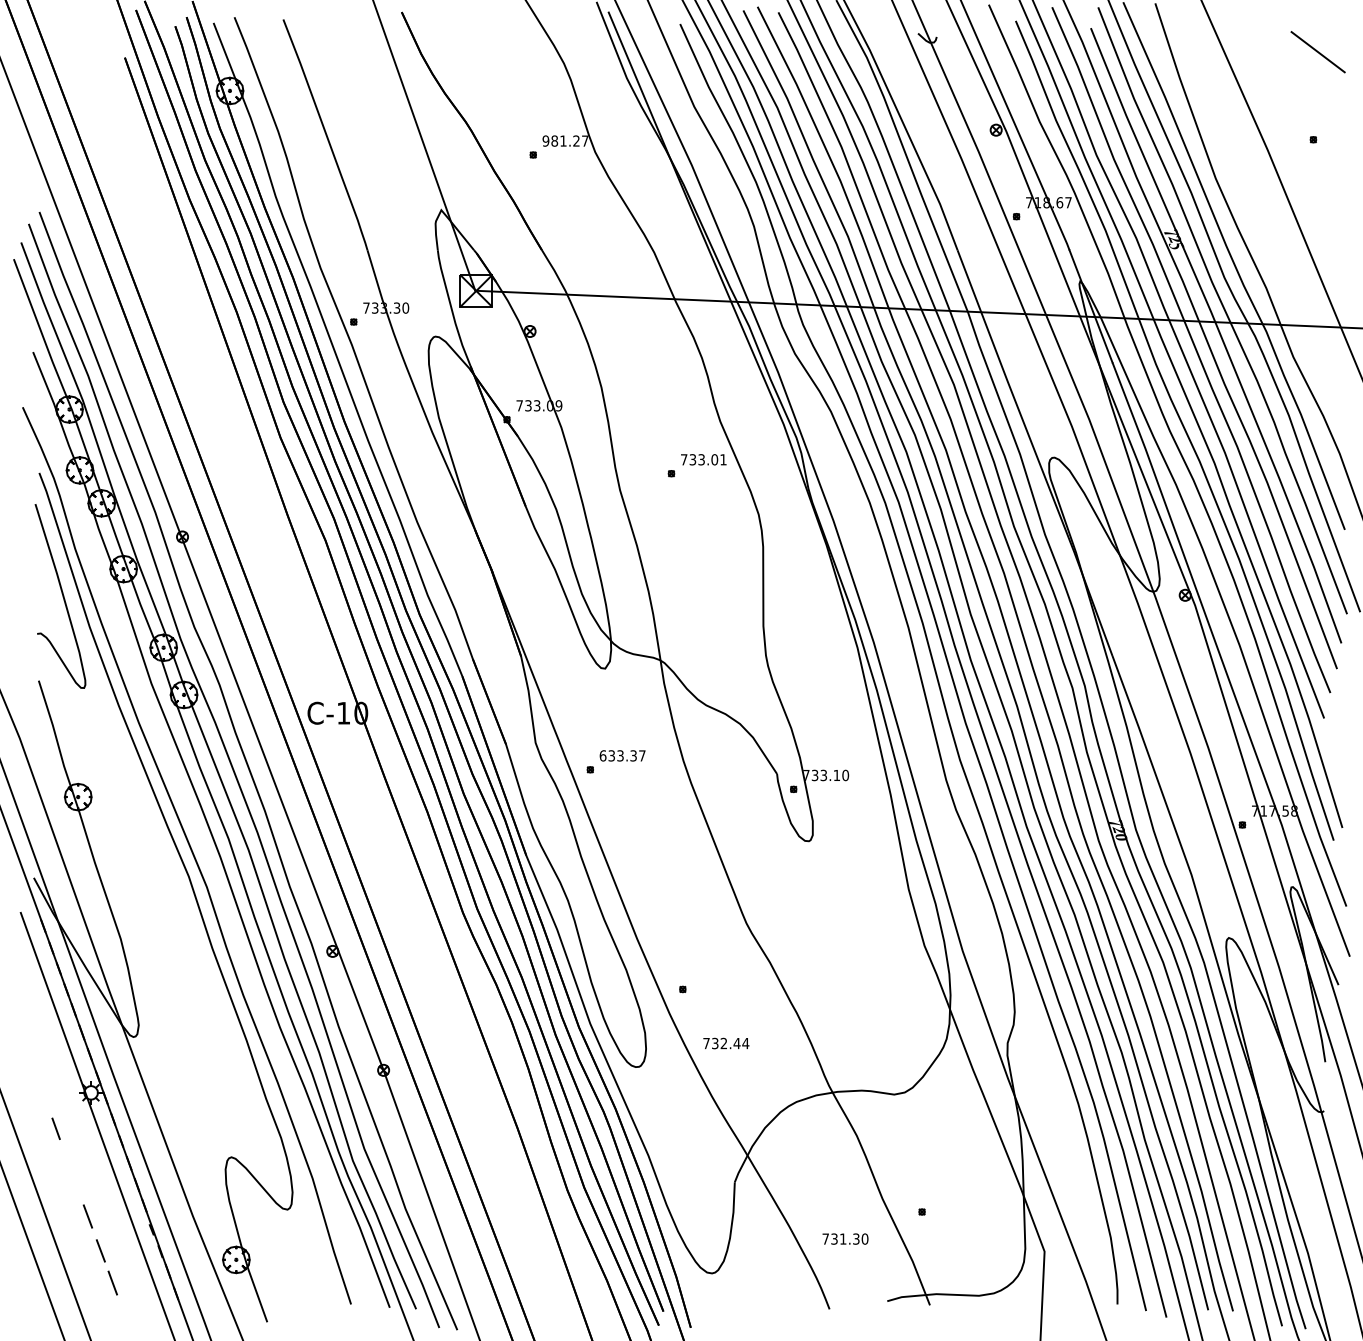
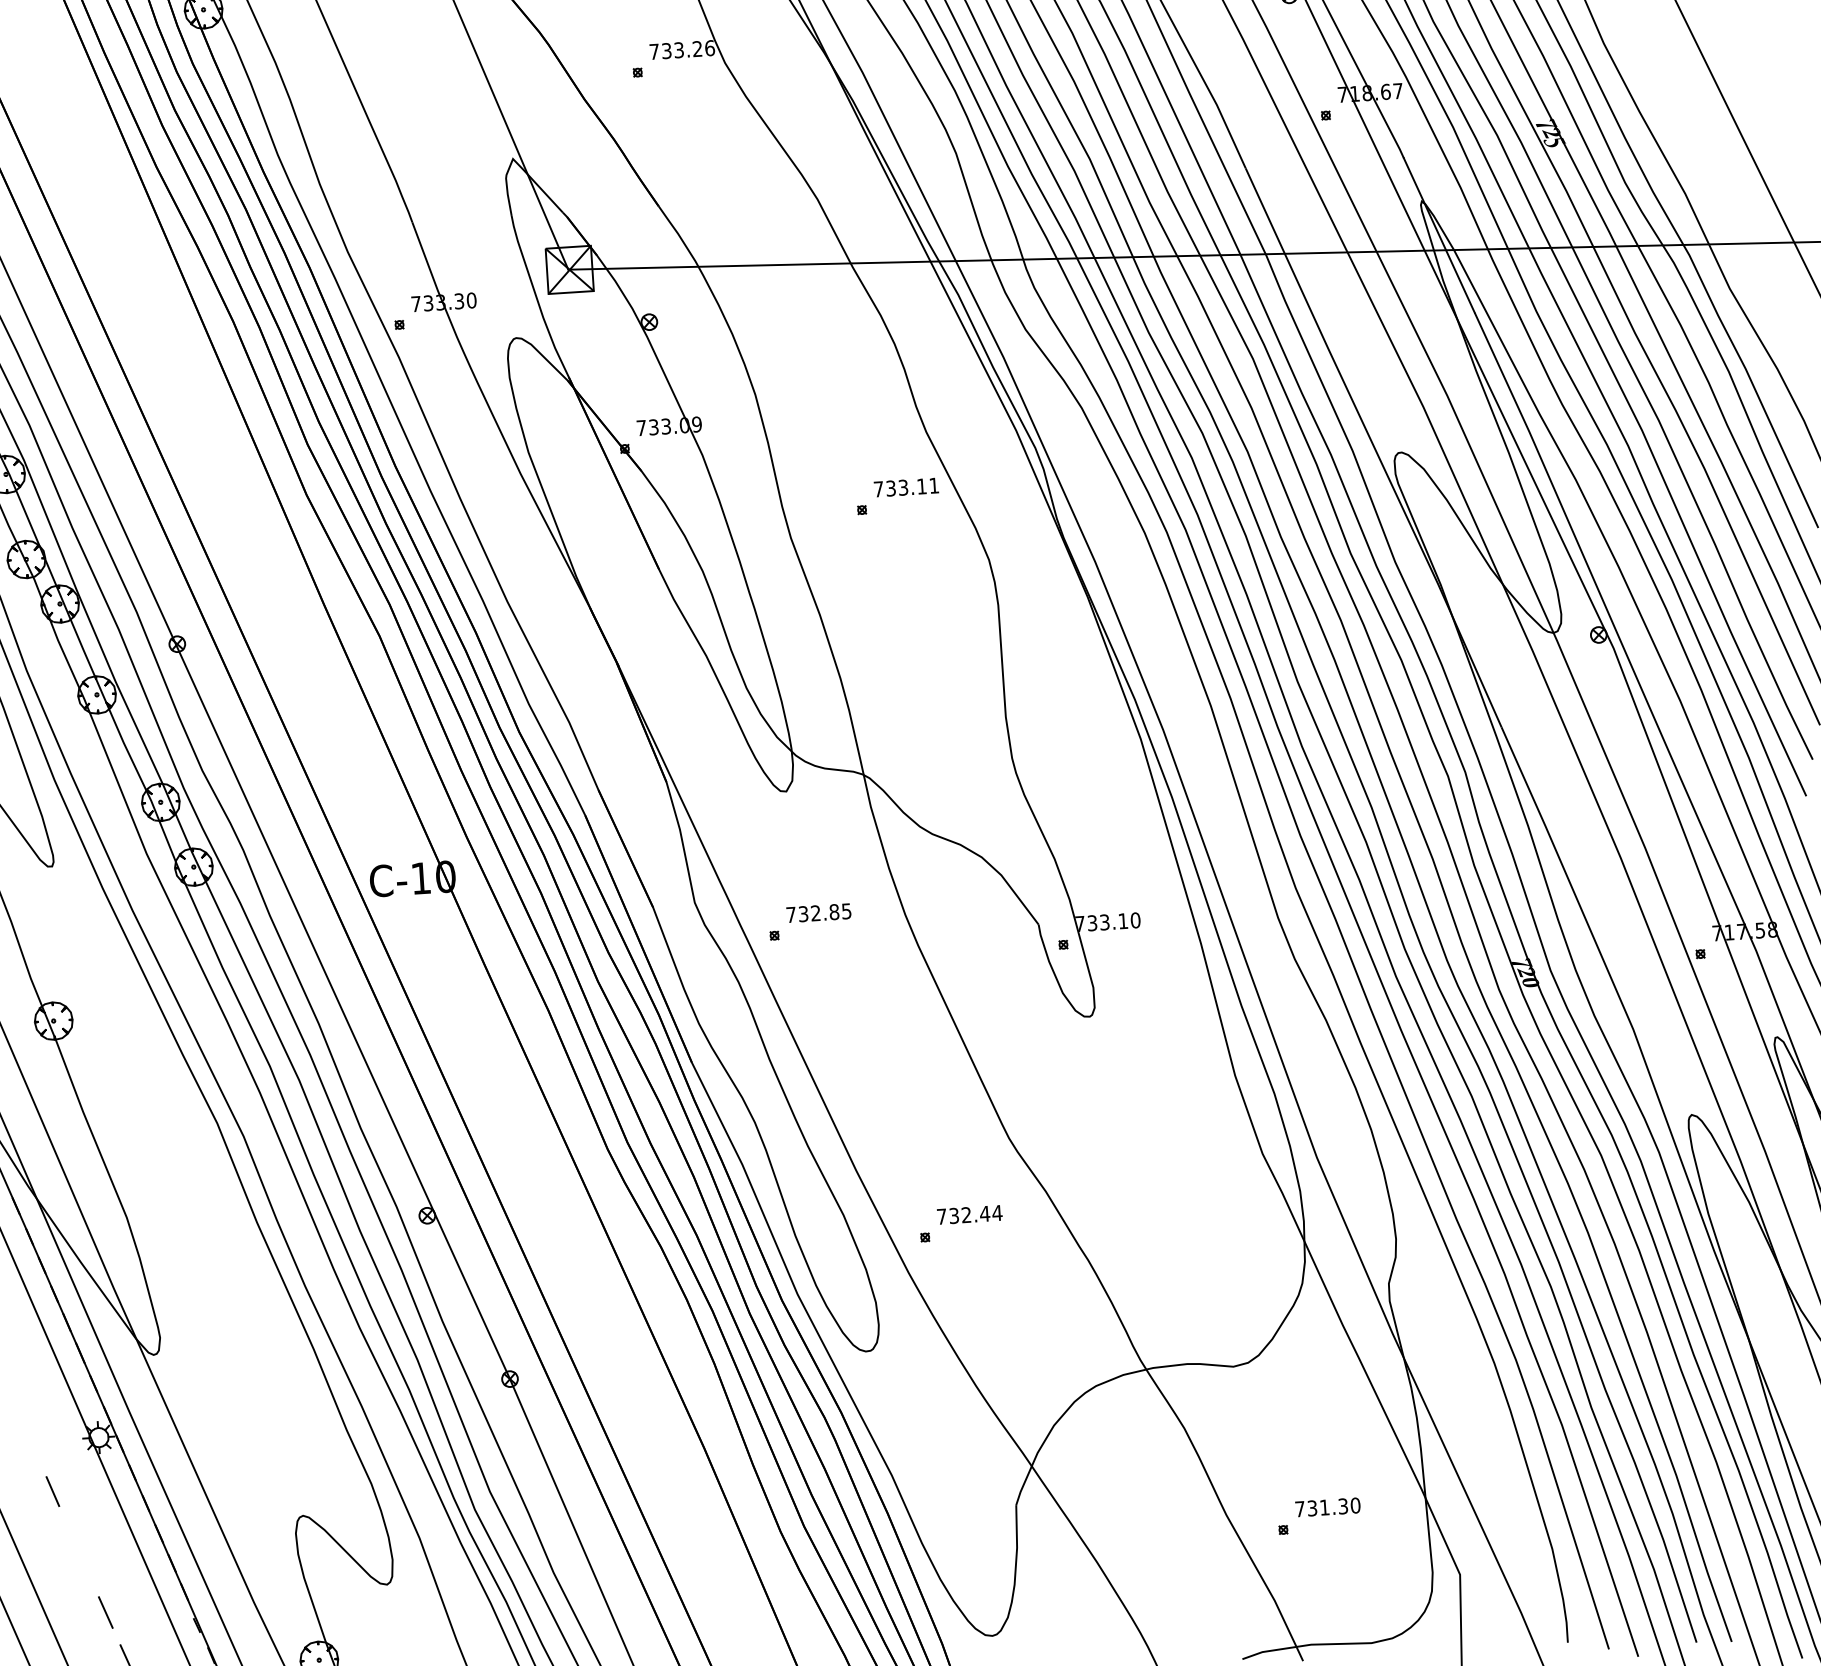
text: (565, 140) -> (681, 49), 981.27 -> 733.26
text: (714, 459) -> (921, 486), 733.01 -> 733.11
text: (622, 755) -> (818, 912), 633.37 -> 732.85
text: (726, 1043) -> (970, 1214), moved
text: (845, 1238) -> (1327, 1506), moved

